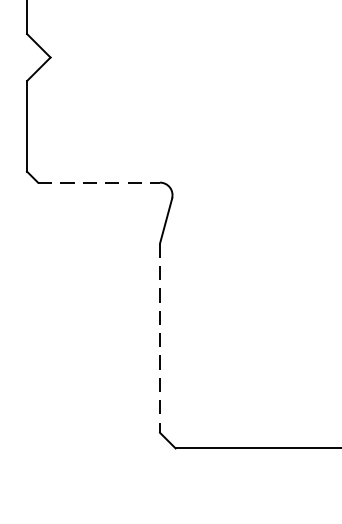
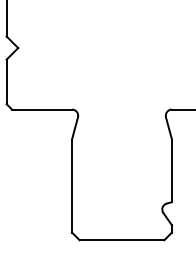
line: (99, 182) -> (42, 109), dashed -> solid
line: (160, 339) -> (72, 186), dashed -> solid

